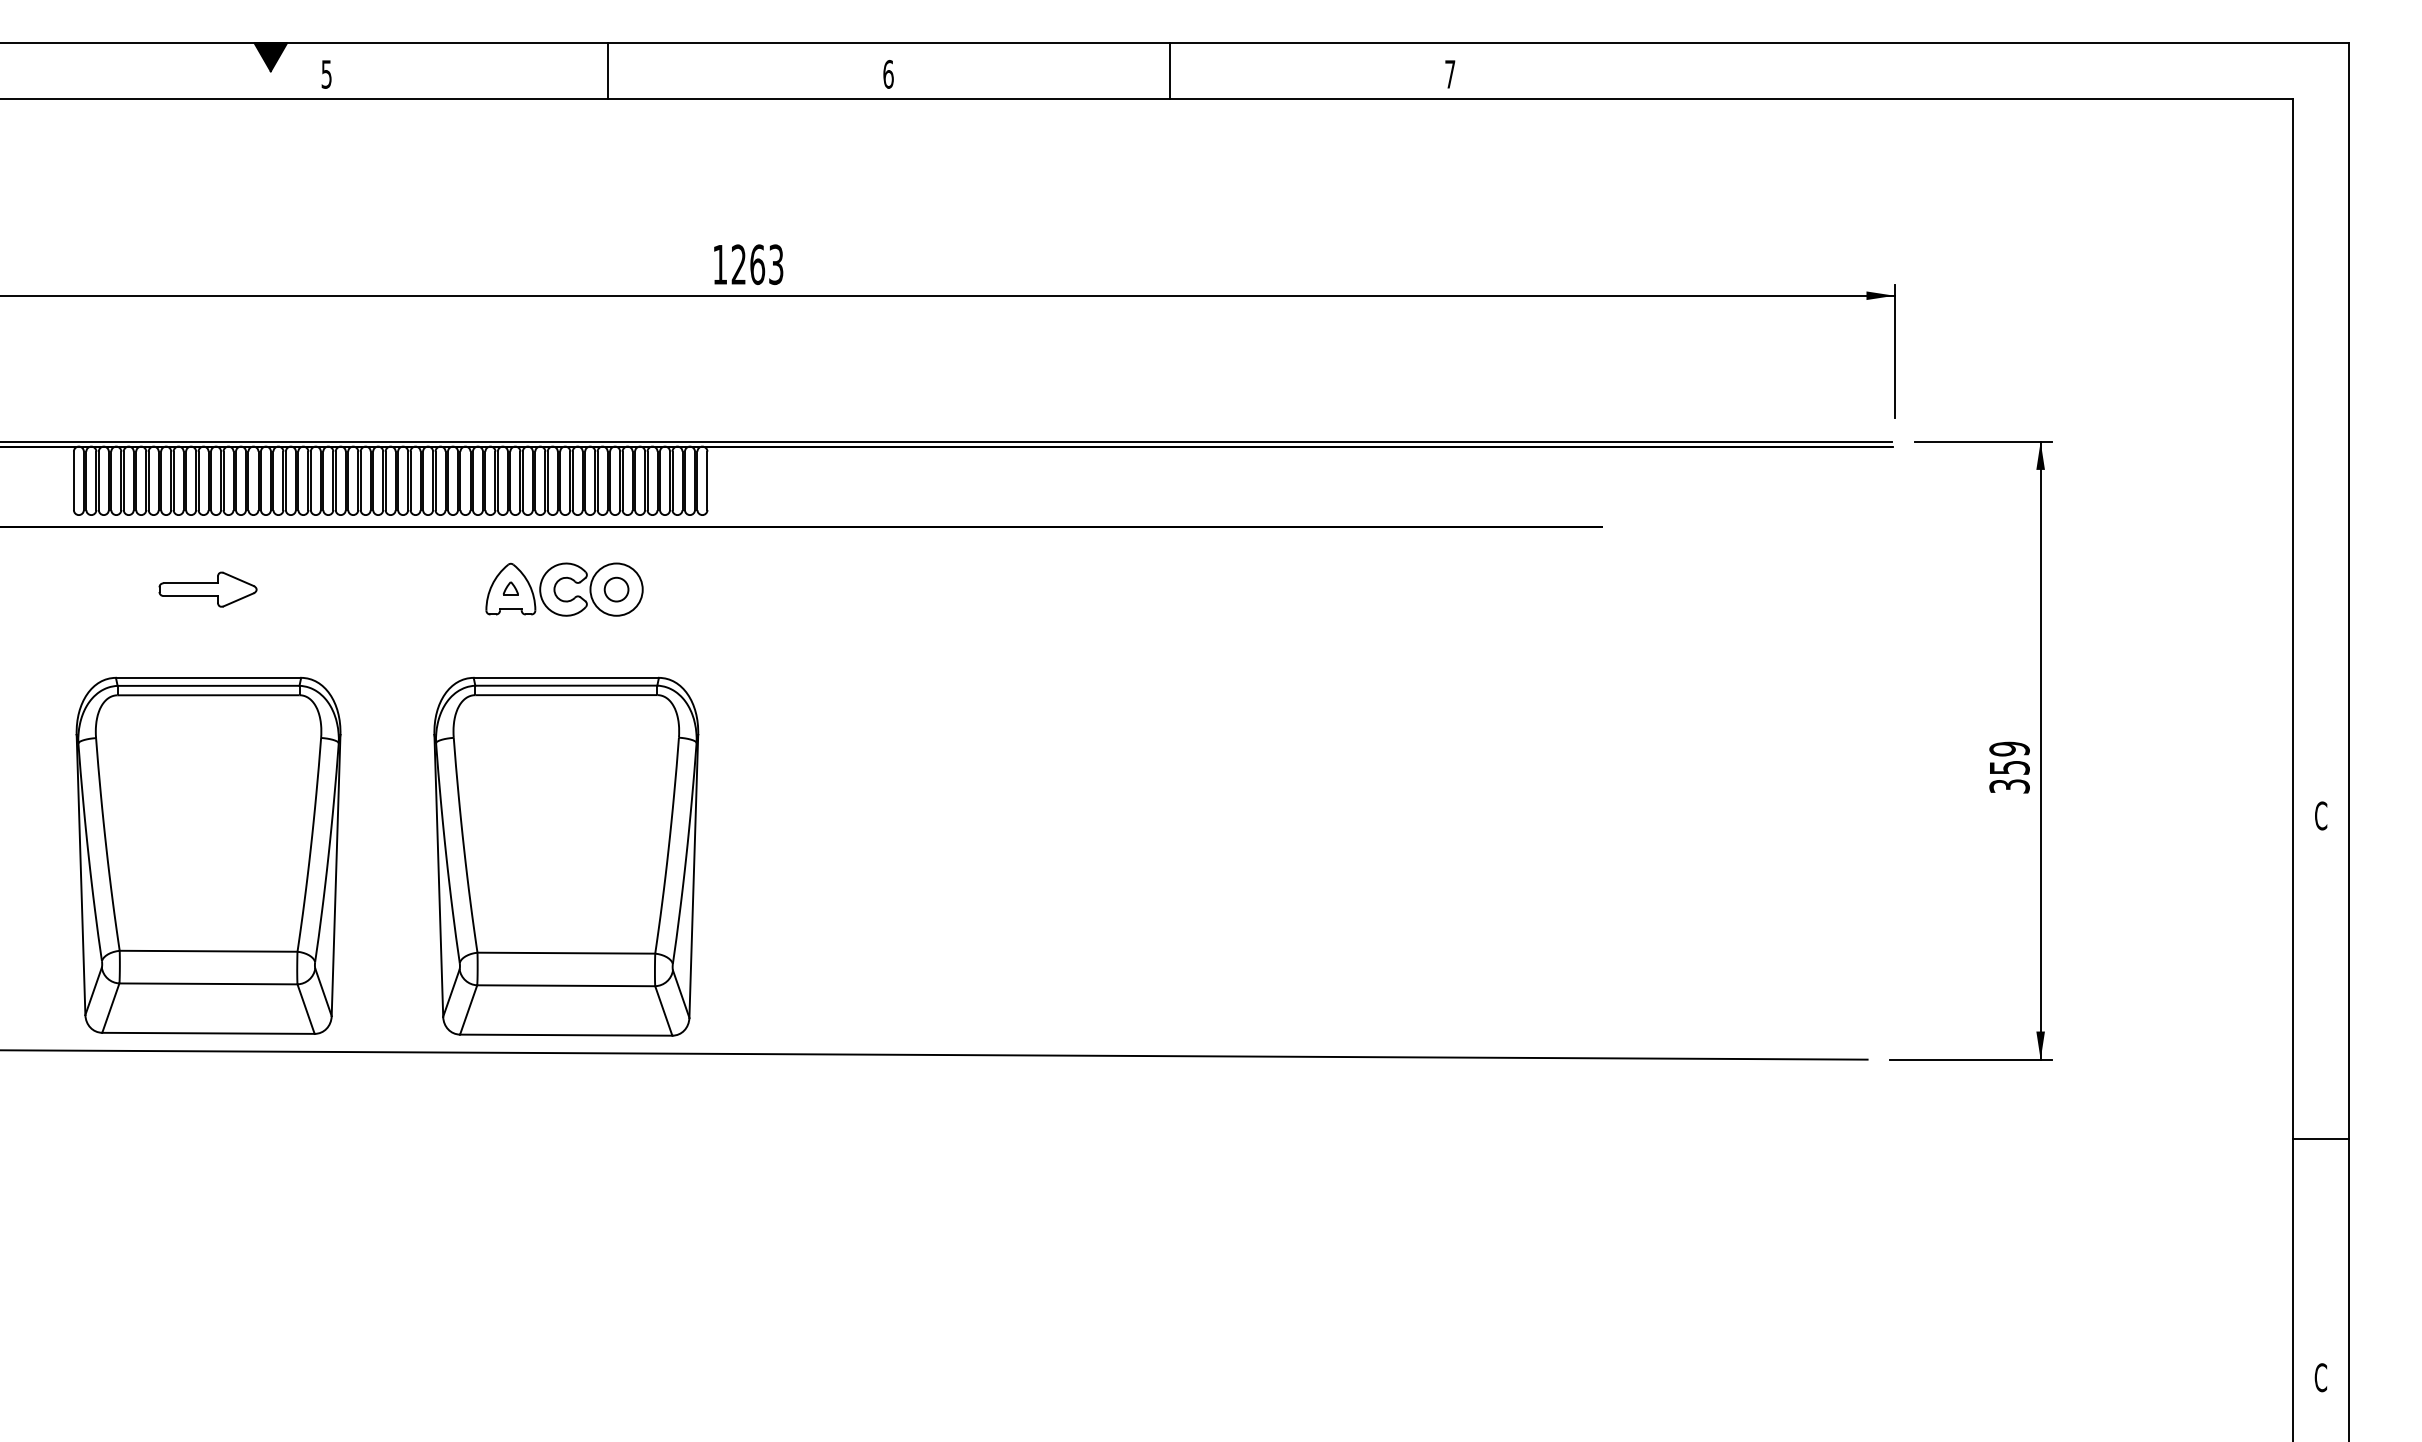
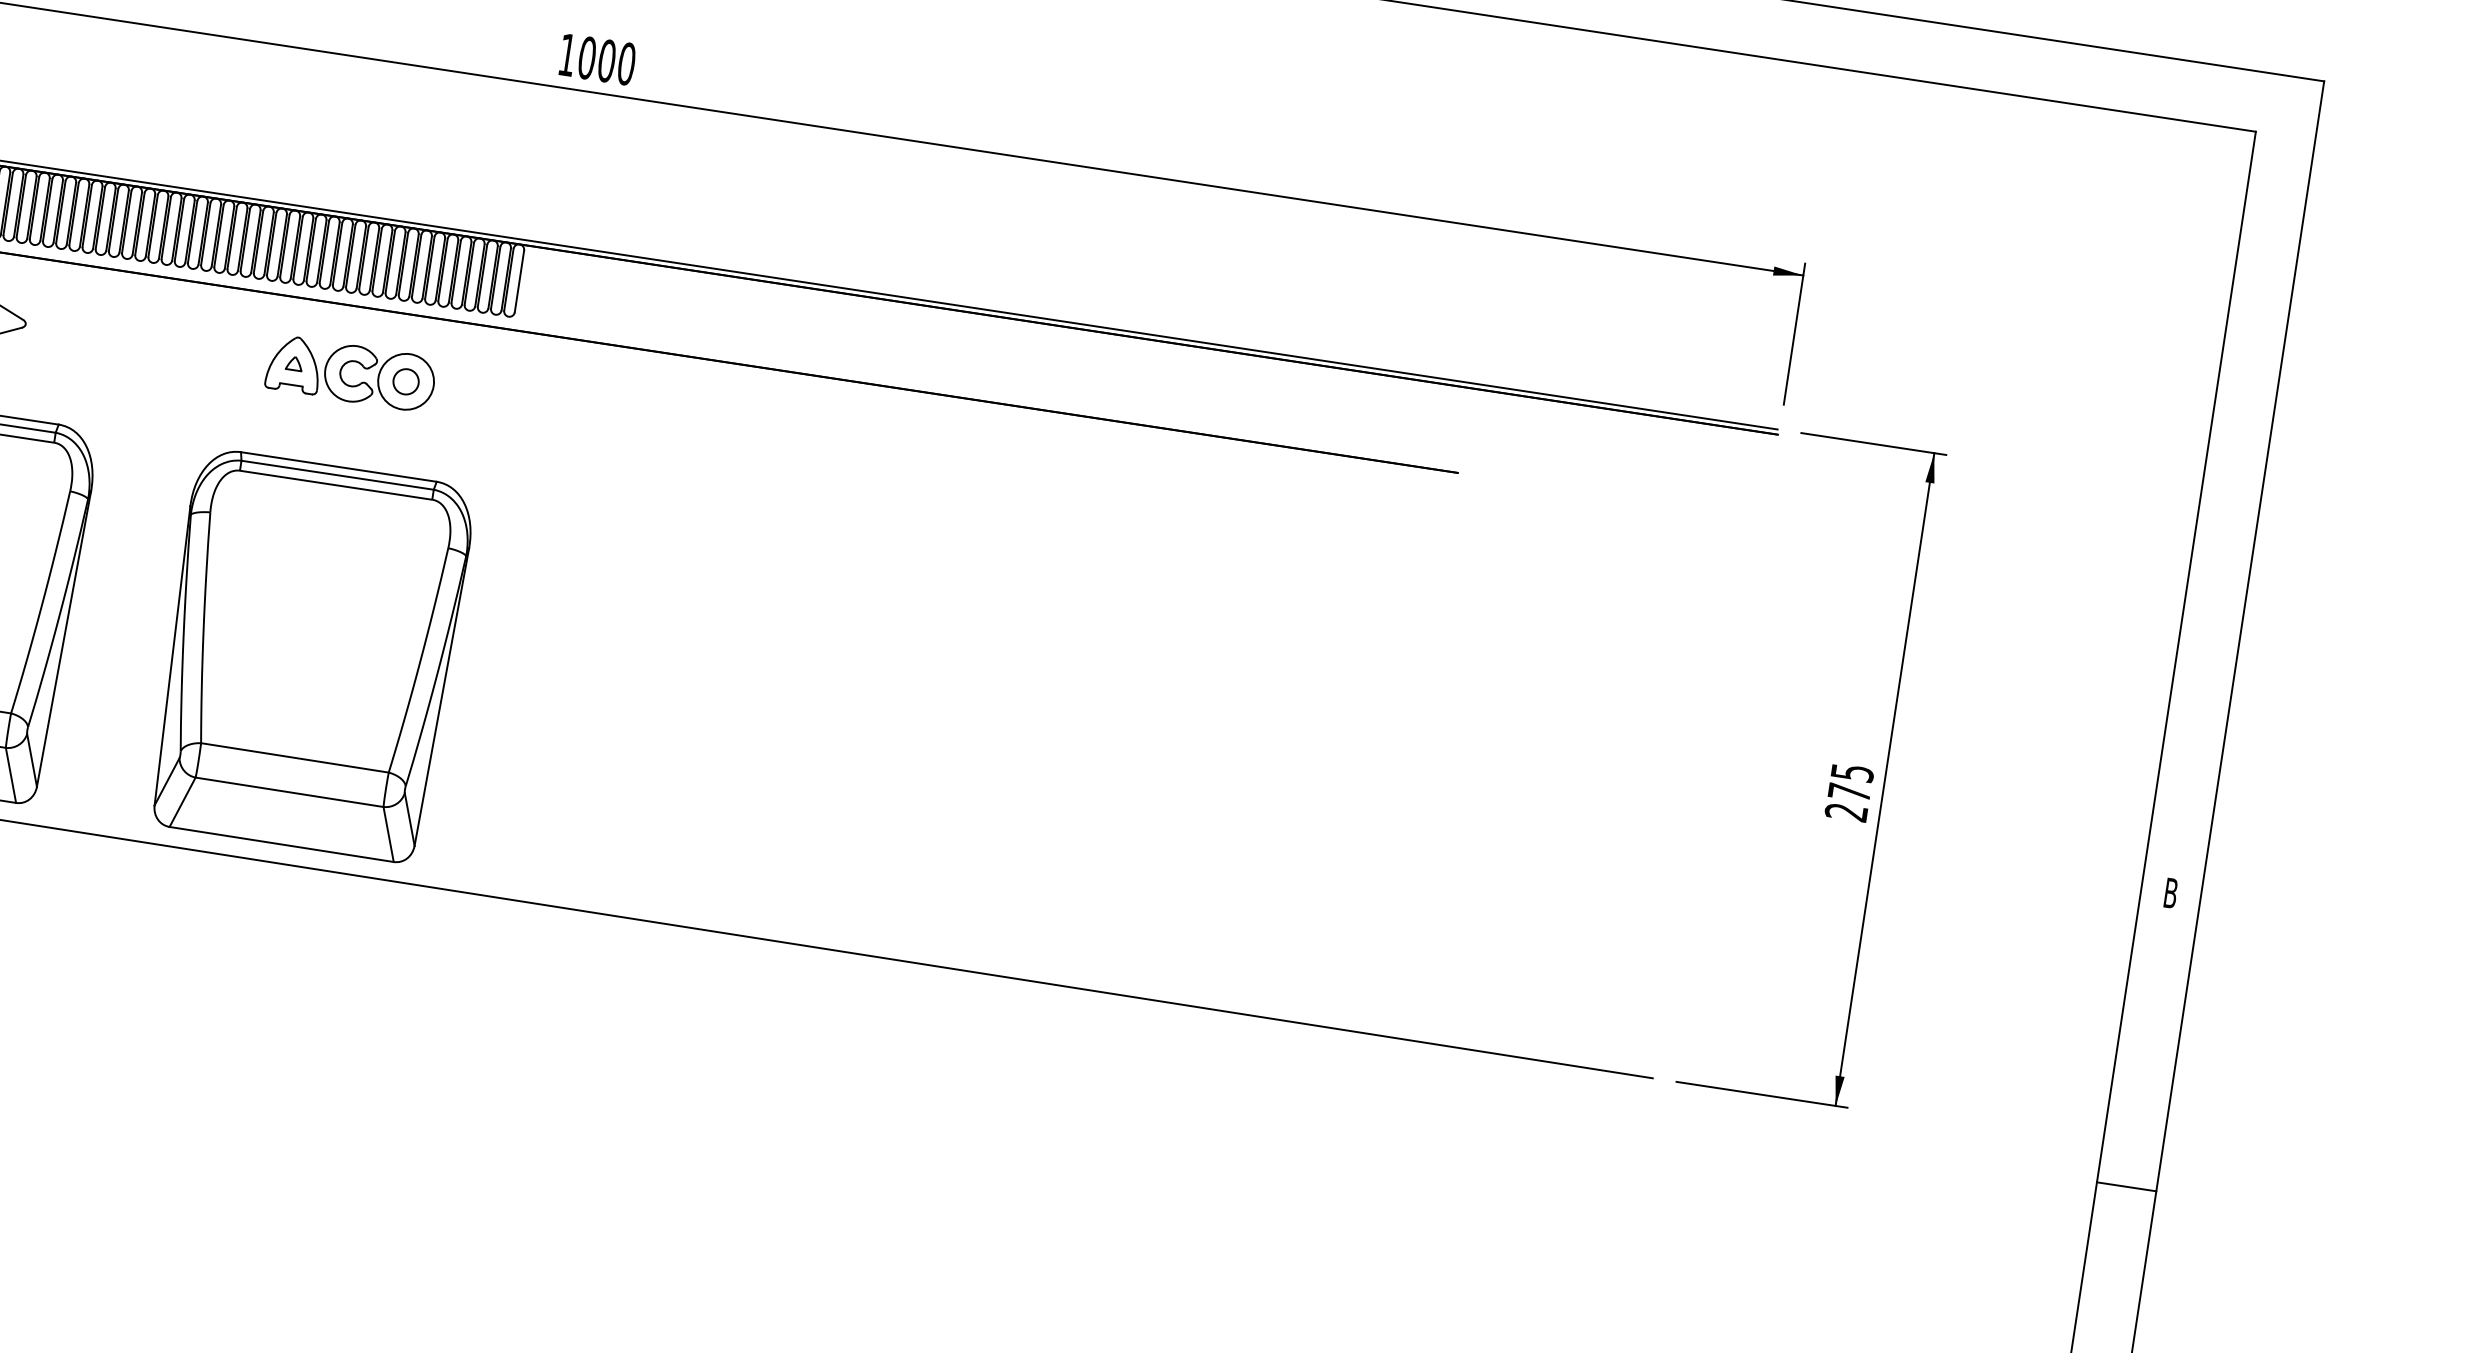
text: (757, 264) -> (606, 60), 1263 -> 1000
text: (2009, 767) -> (1849, 792), 359 -> 275
text: (2321, 815) -> (2171, 892), C -> B
line: (2321, 1138) -> (2126, 1186), moved

